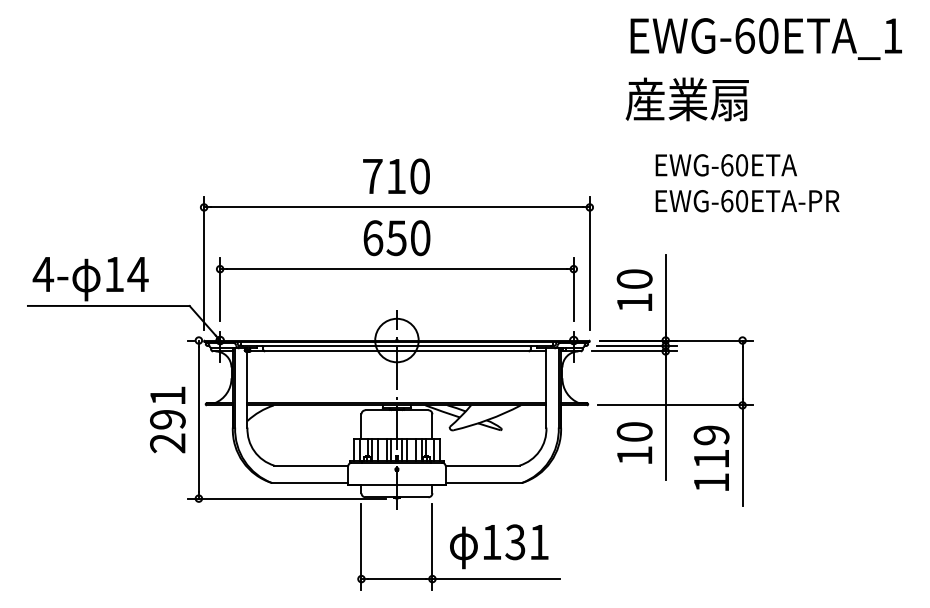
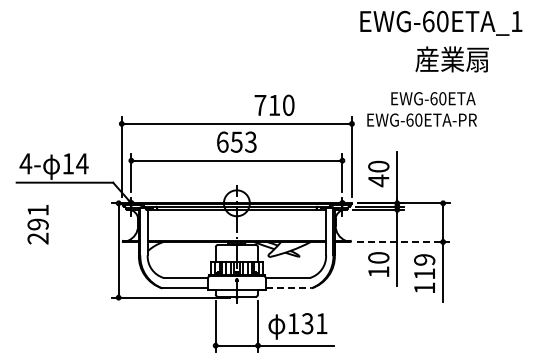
text: (766, 37) -> (441, 22), moved
text: (686, 99) -> (451, 59), moved
text: (396, 174) -> (274, 104), moved
text: (746, 200) -> (421, 119), moved
text: (419, 236) -> (250, 141), 650 -> 653
text: (634, 302) -> (378, 180), 10 -> 40
line: (676, 406) -> (403, 242), solid -> dashed
text: (166, 419) -> (37, 224), moved
line: (483, 483) -> (288, 288), solid -> dashed

